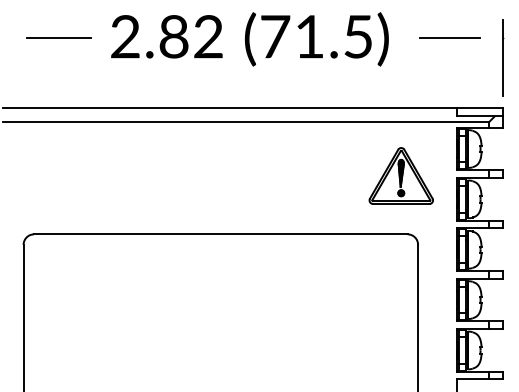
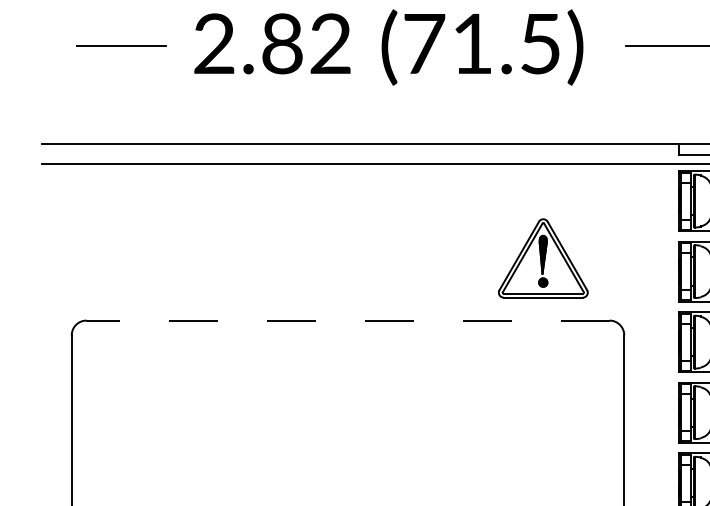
part: (400, 175) -> (542, 257), moved
line: (220, 234) -> (347, 320), solid -> dashed

